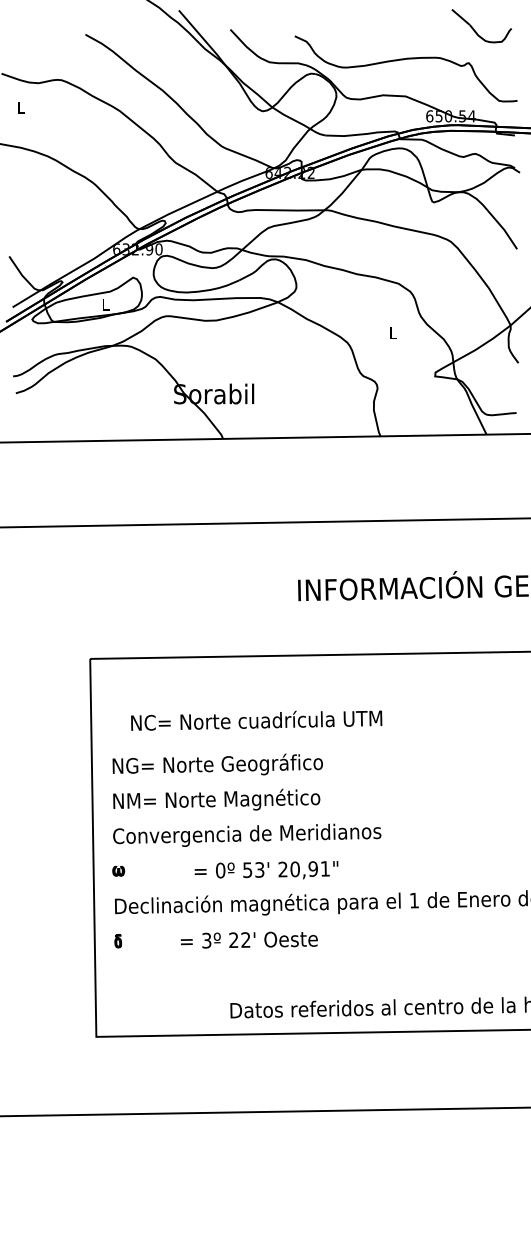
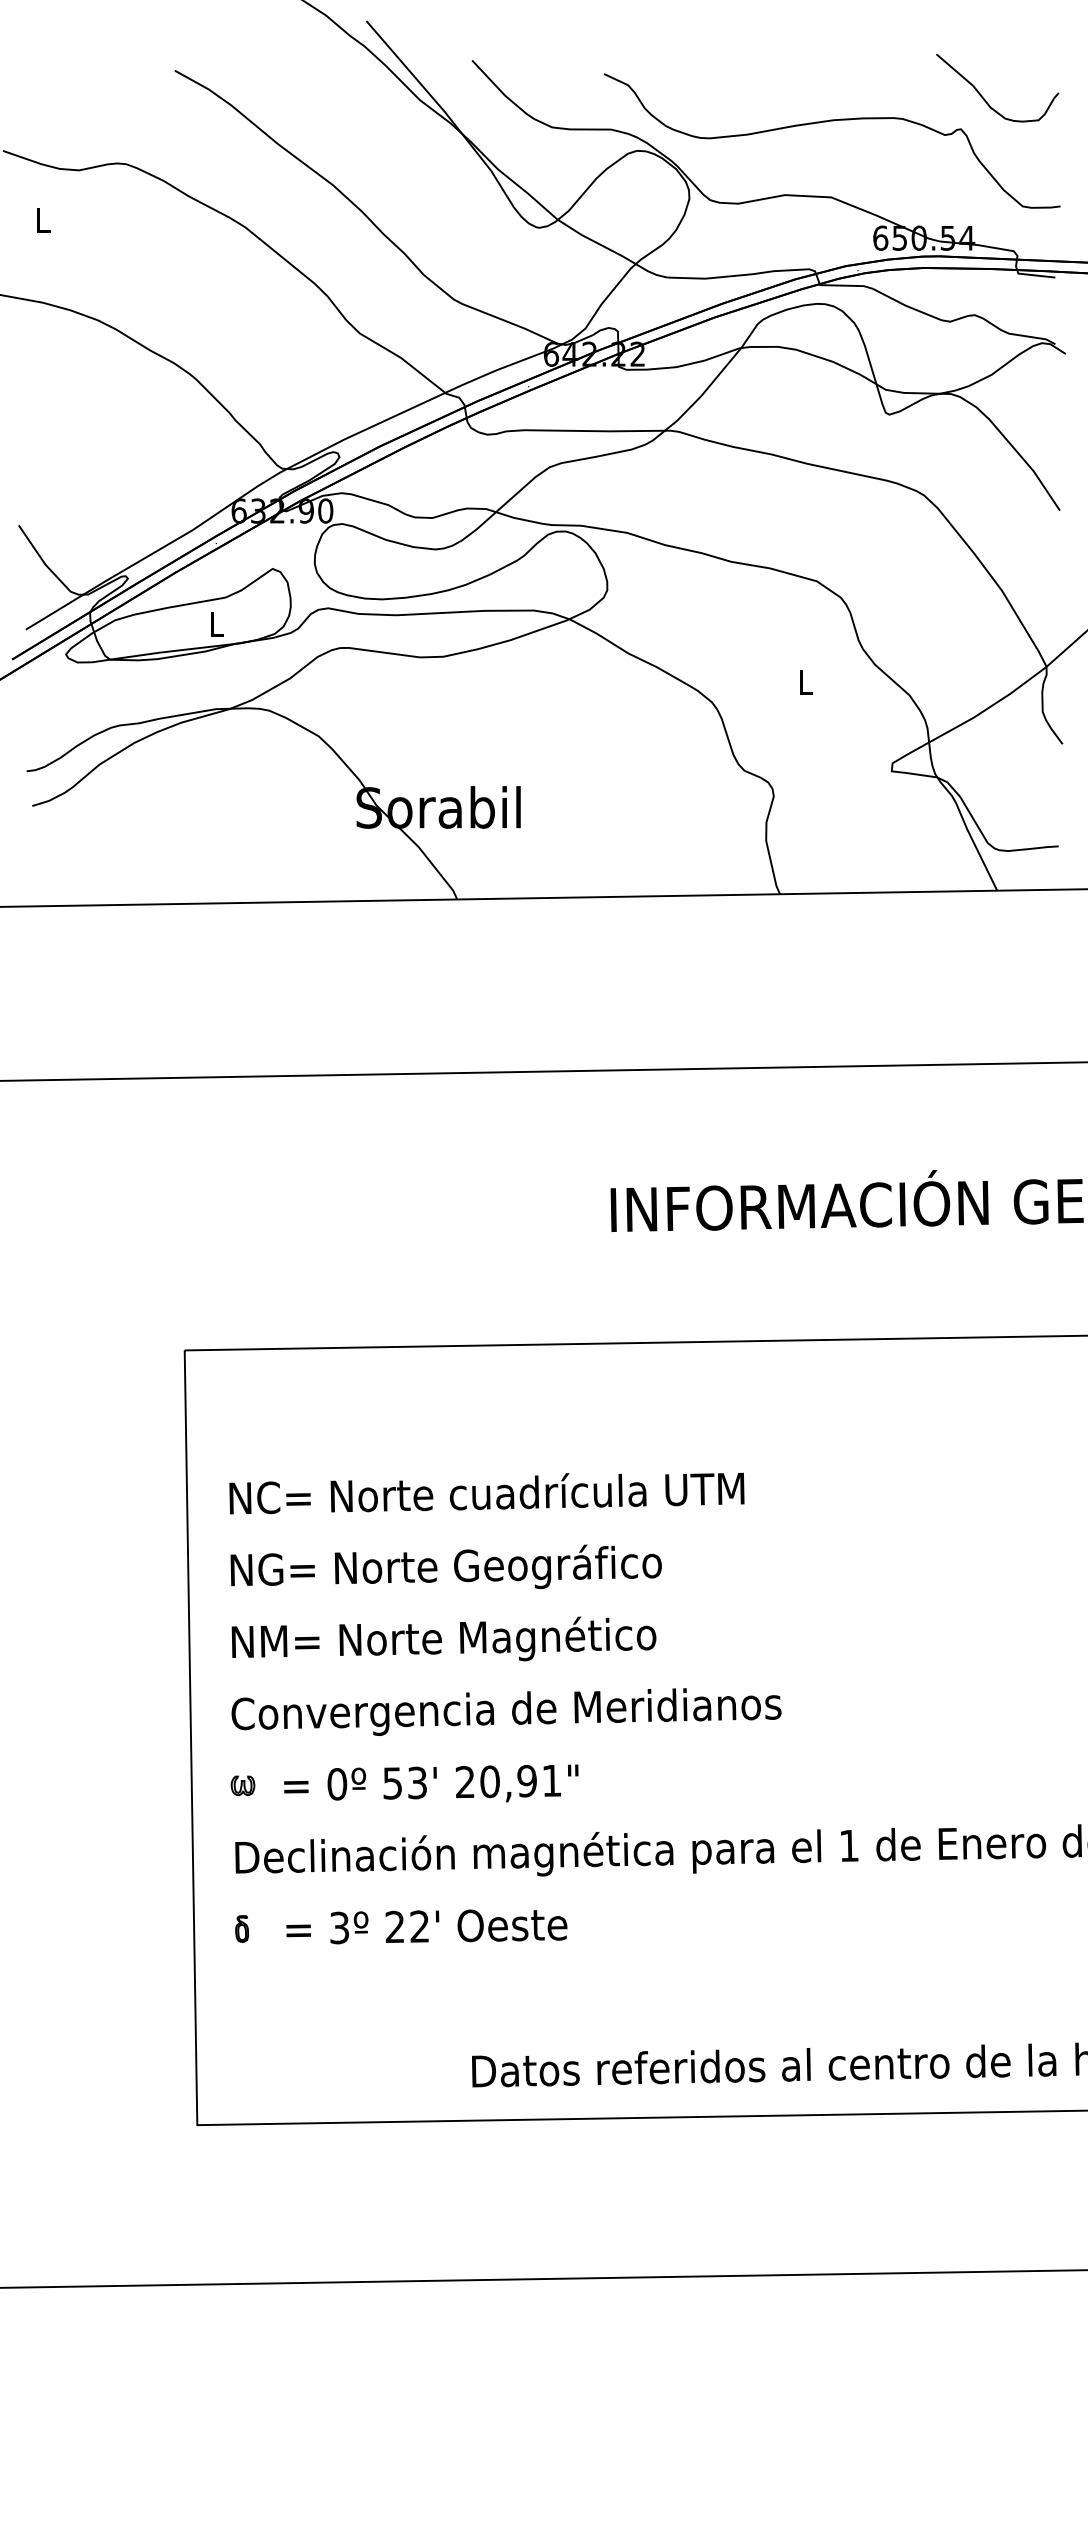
part: (476, 31) -> (986, 99), moved
text: (256, 720) -> (486, 1493), moved
text: (266, 870) -> (431, 1784), moved
text: (248, 939) -> (425, 1925), moved

